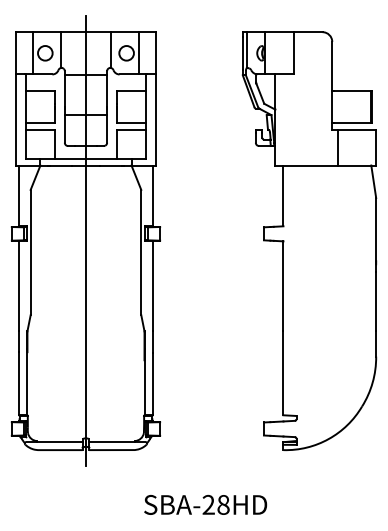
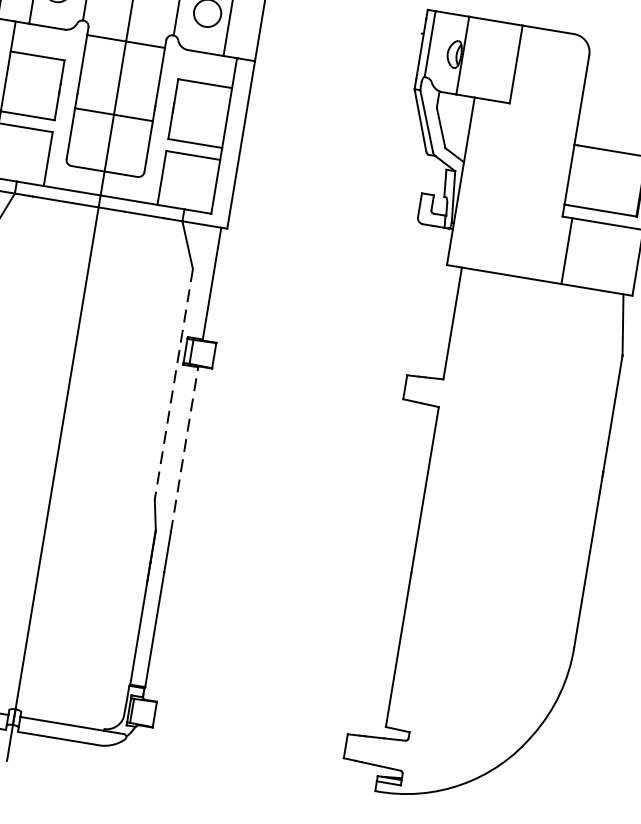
line: (141, 252) -> (174, 384), solid -> dashed
line: (152, 285) -> (184, 448), solid -> dashed

